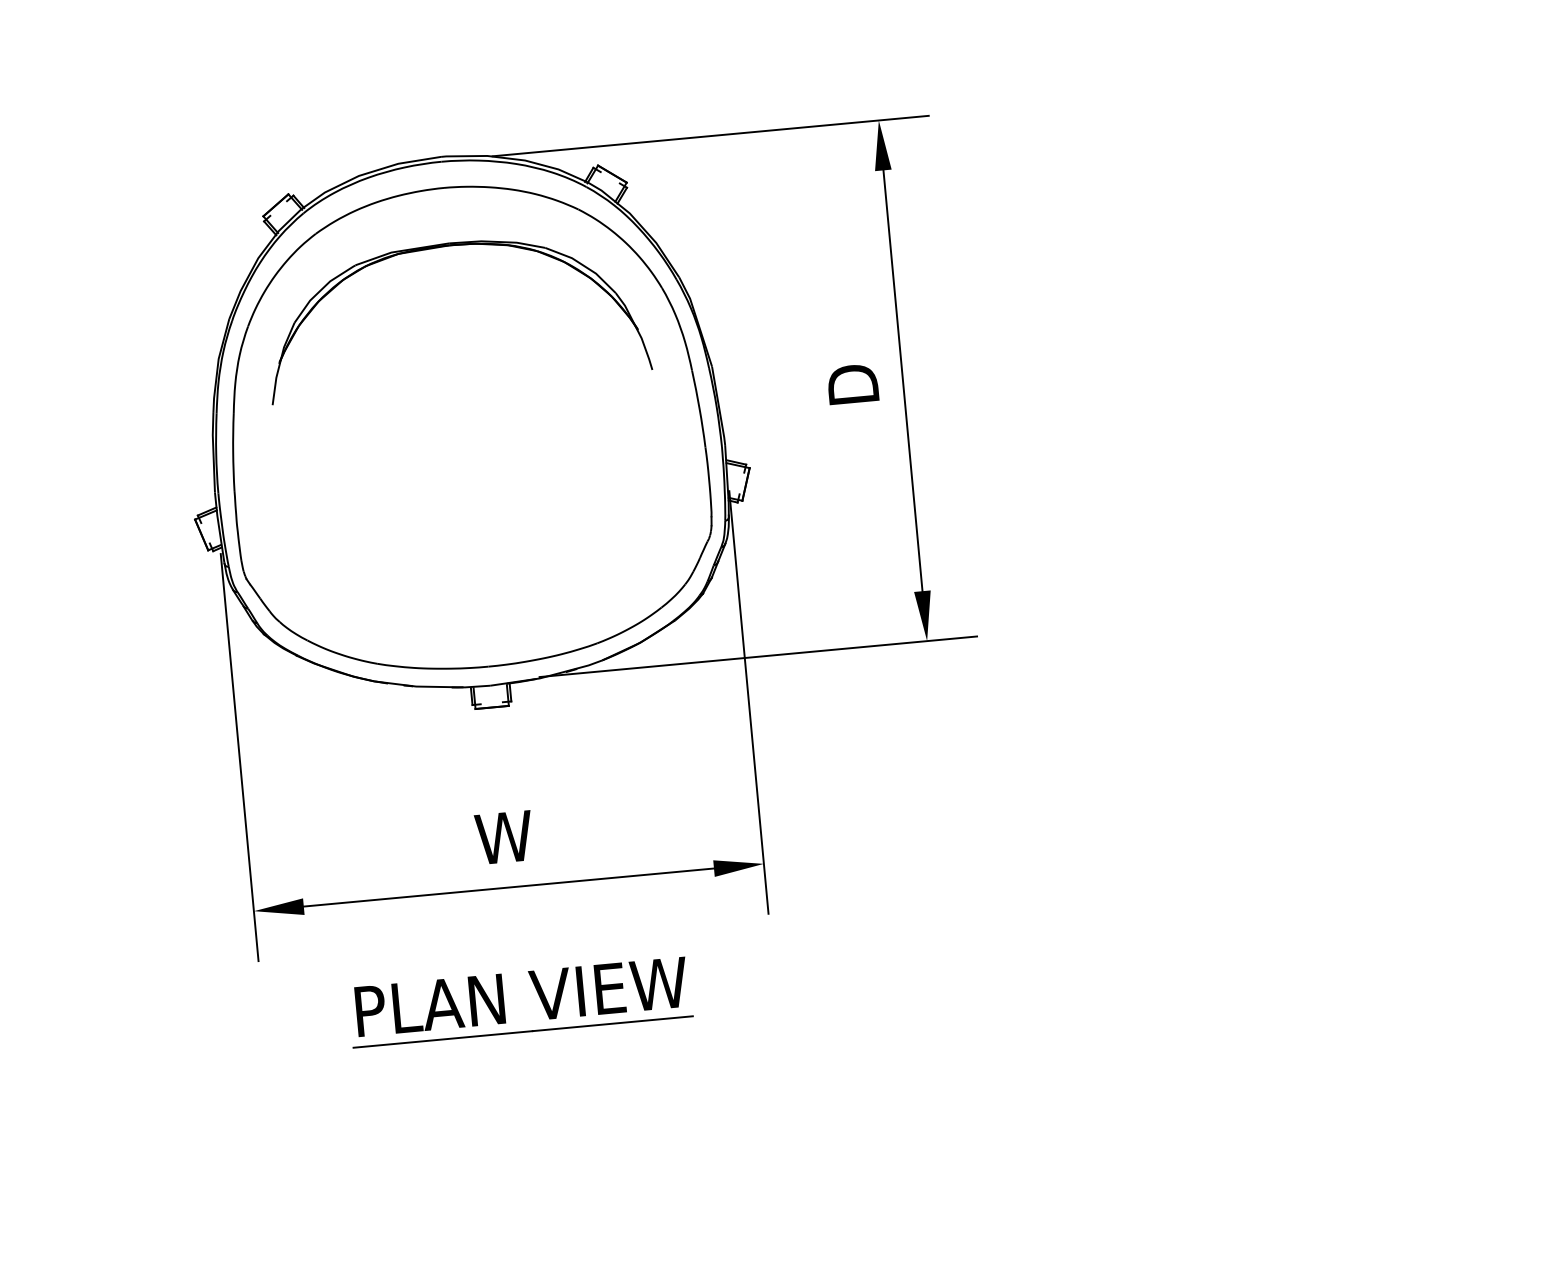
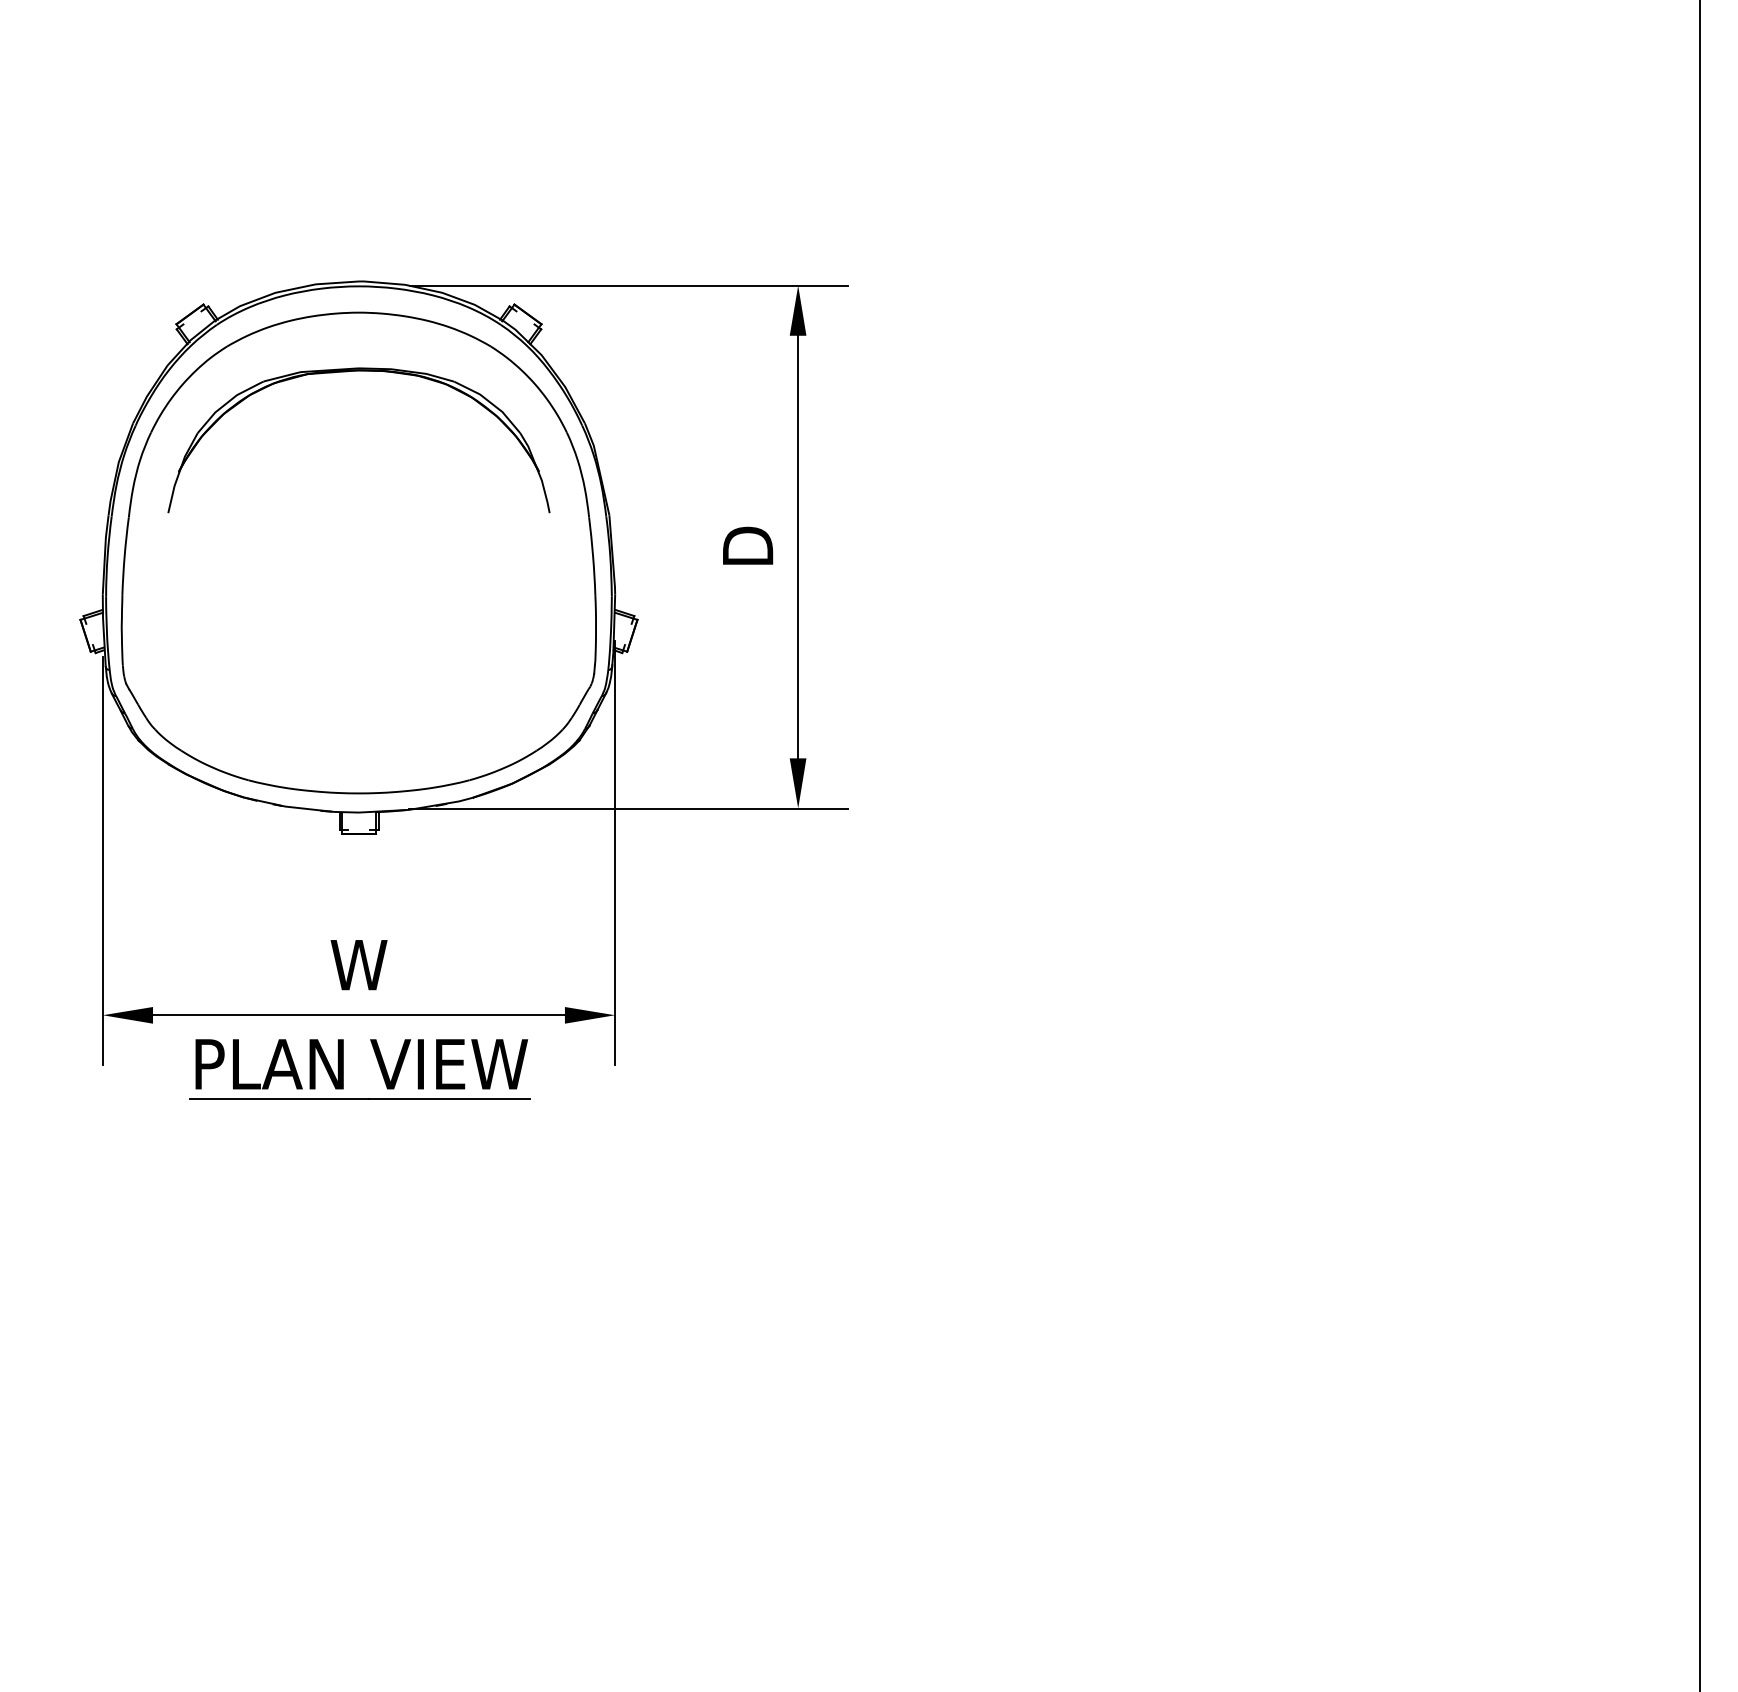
part: (504, 1003) -> (343, 1069), moved

